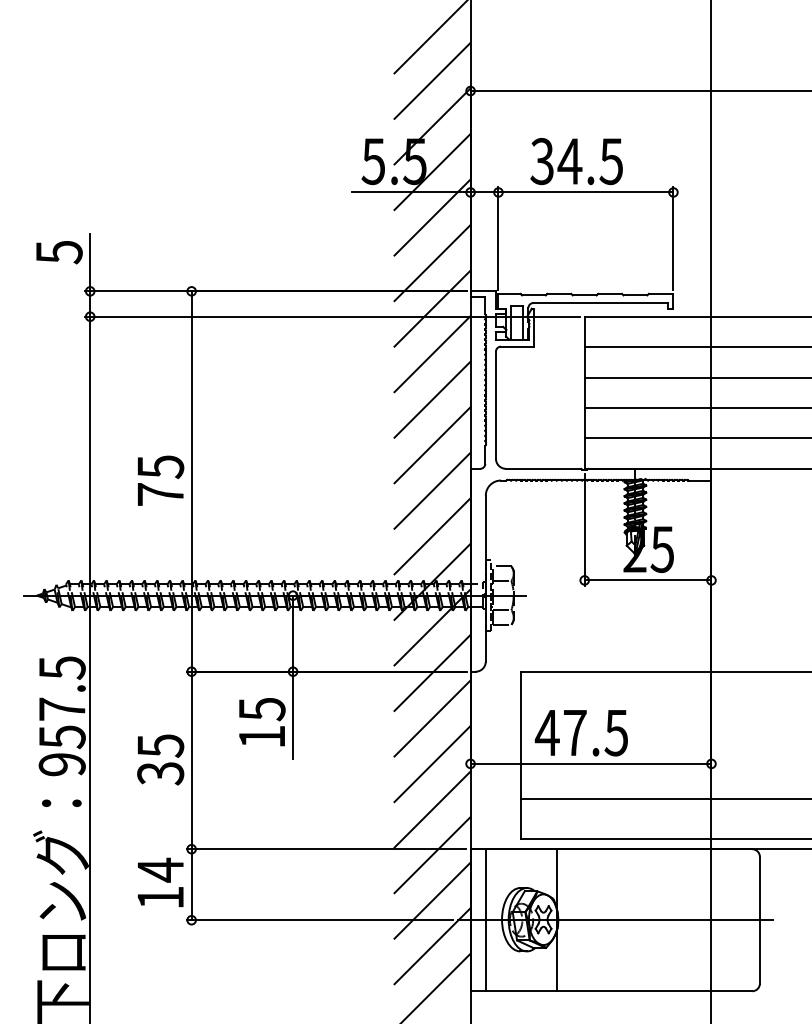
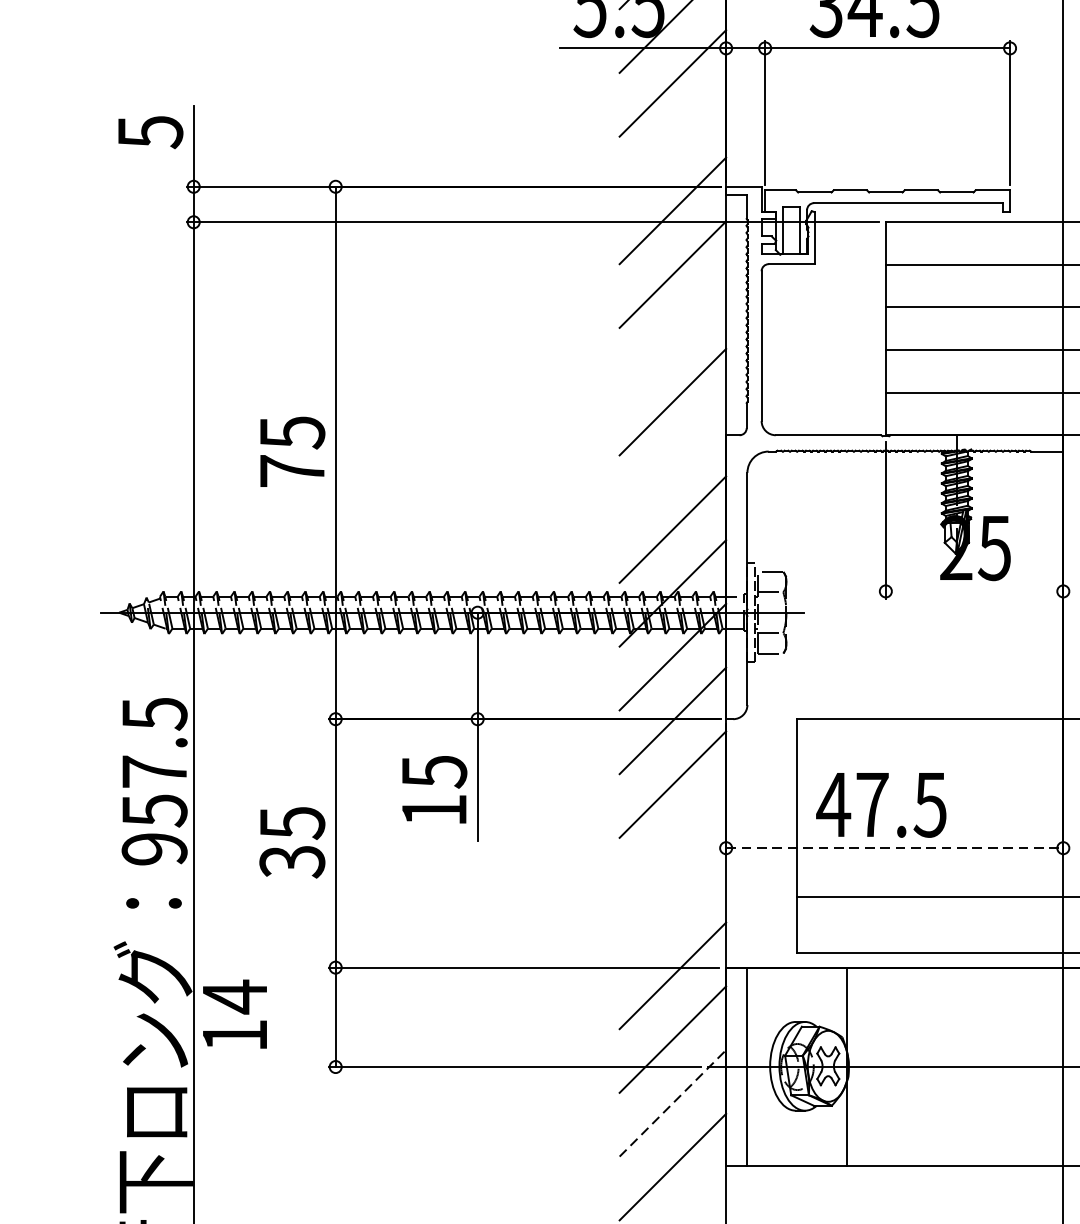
line: (432, 263) -> (672, 147), removed
line: (432, 399) -> (672, 338), removed
line: (432, 490) -> (672, 465), removed
line: (647, 580) -> (973, 591), removed
line: (432, 763) -> (672, 847), removed
line: (591, 763) -> (895, 847), solid -> dashed
line: (432, 809) -> (672, 912), removed
text: (160, 882) -> (234, 1014), moved
line: (432, 946) -> (672, 1103), solid -> dashed

